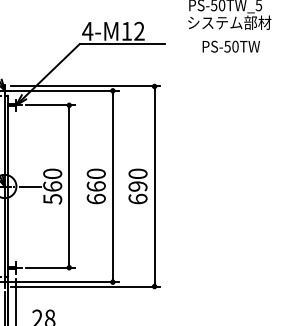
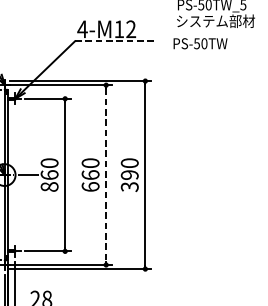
line: (122, 44) -> (115, 41), solid -> dashed
text: (230, 46) -> (199, 43), moved
line: (112, 187) -> (105, 176), solid -> dashed
text: (52, 198) -> (49, 186), 560 -> 860
text: (137, 198) -> (129, 186), 690 -> 390

